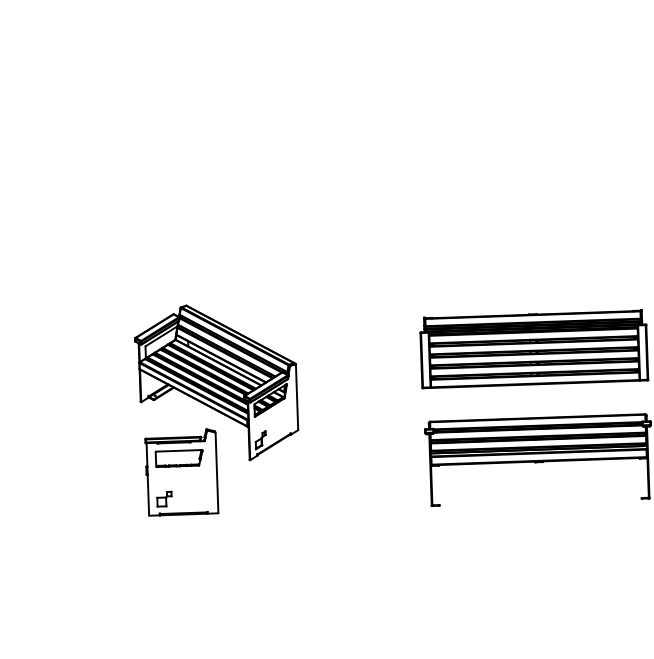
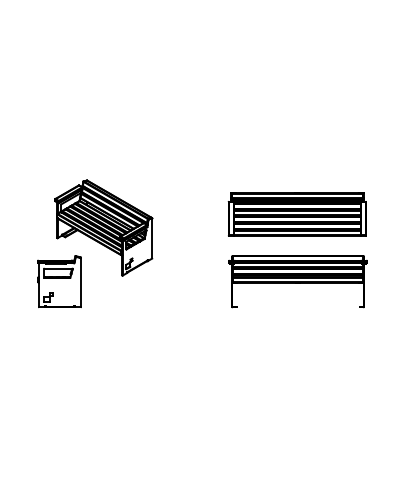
part: (181, 472) -> (59, 281), moved

